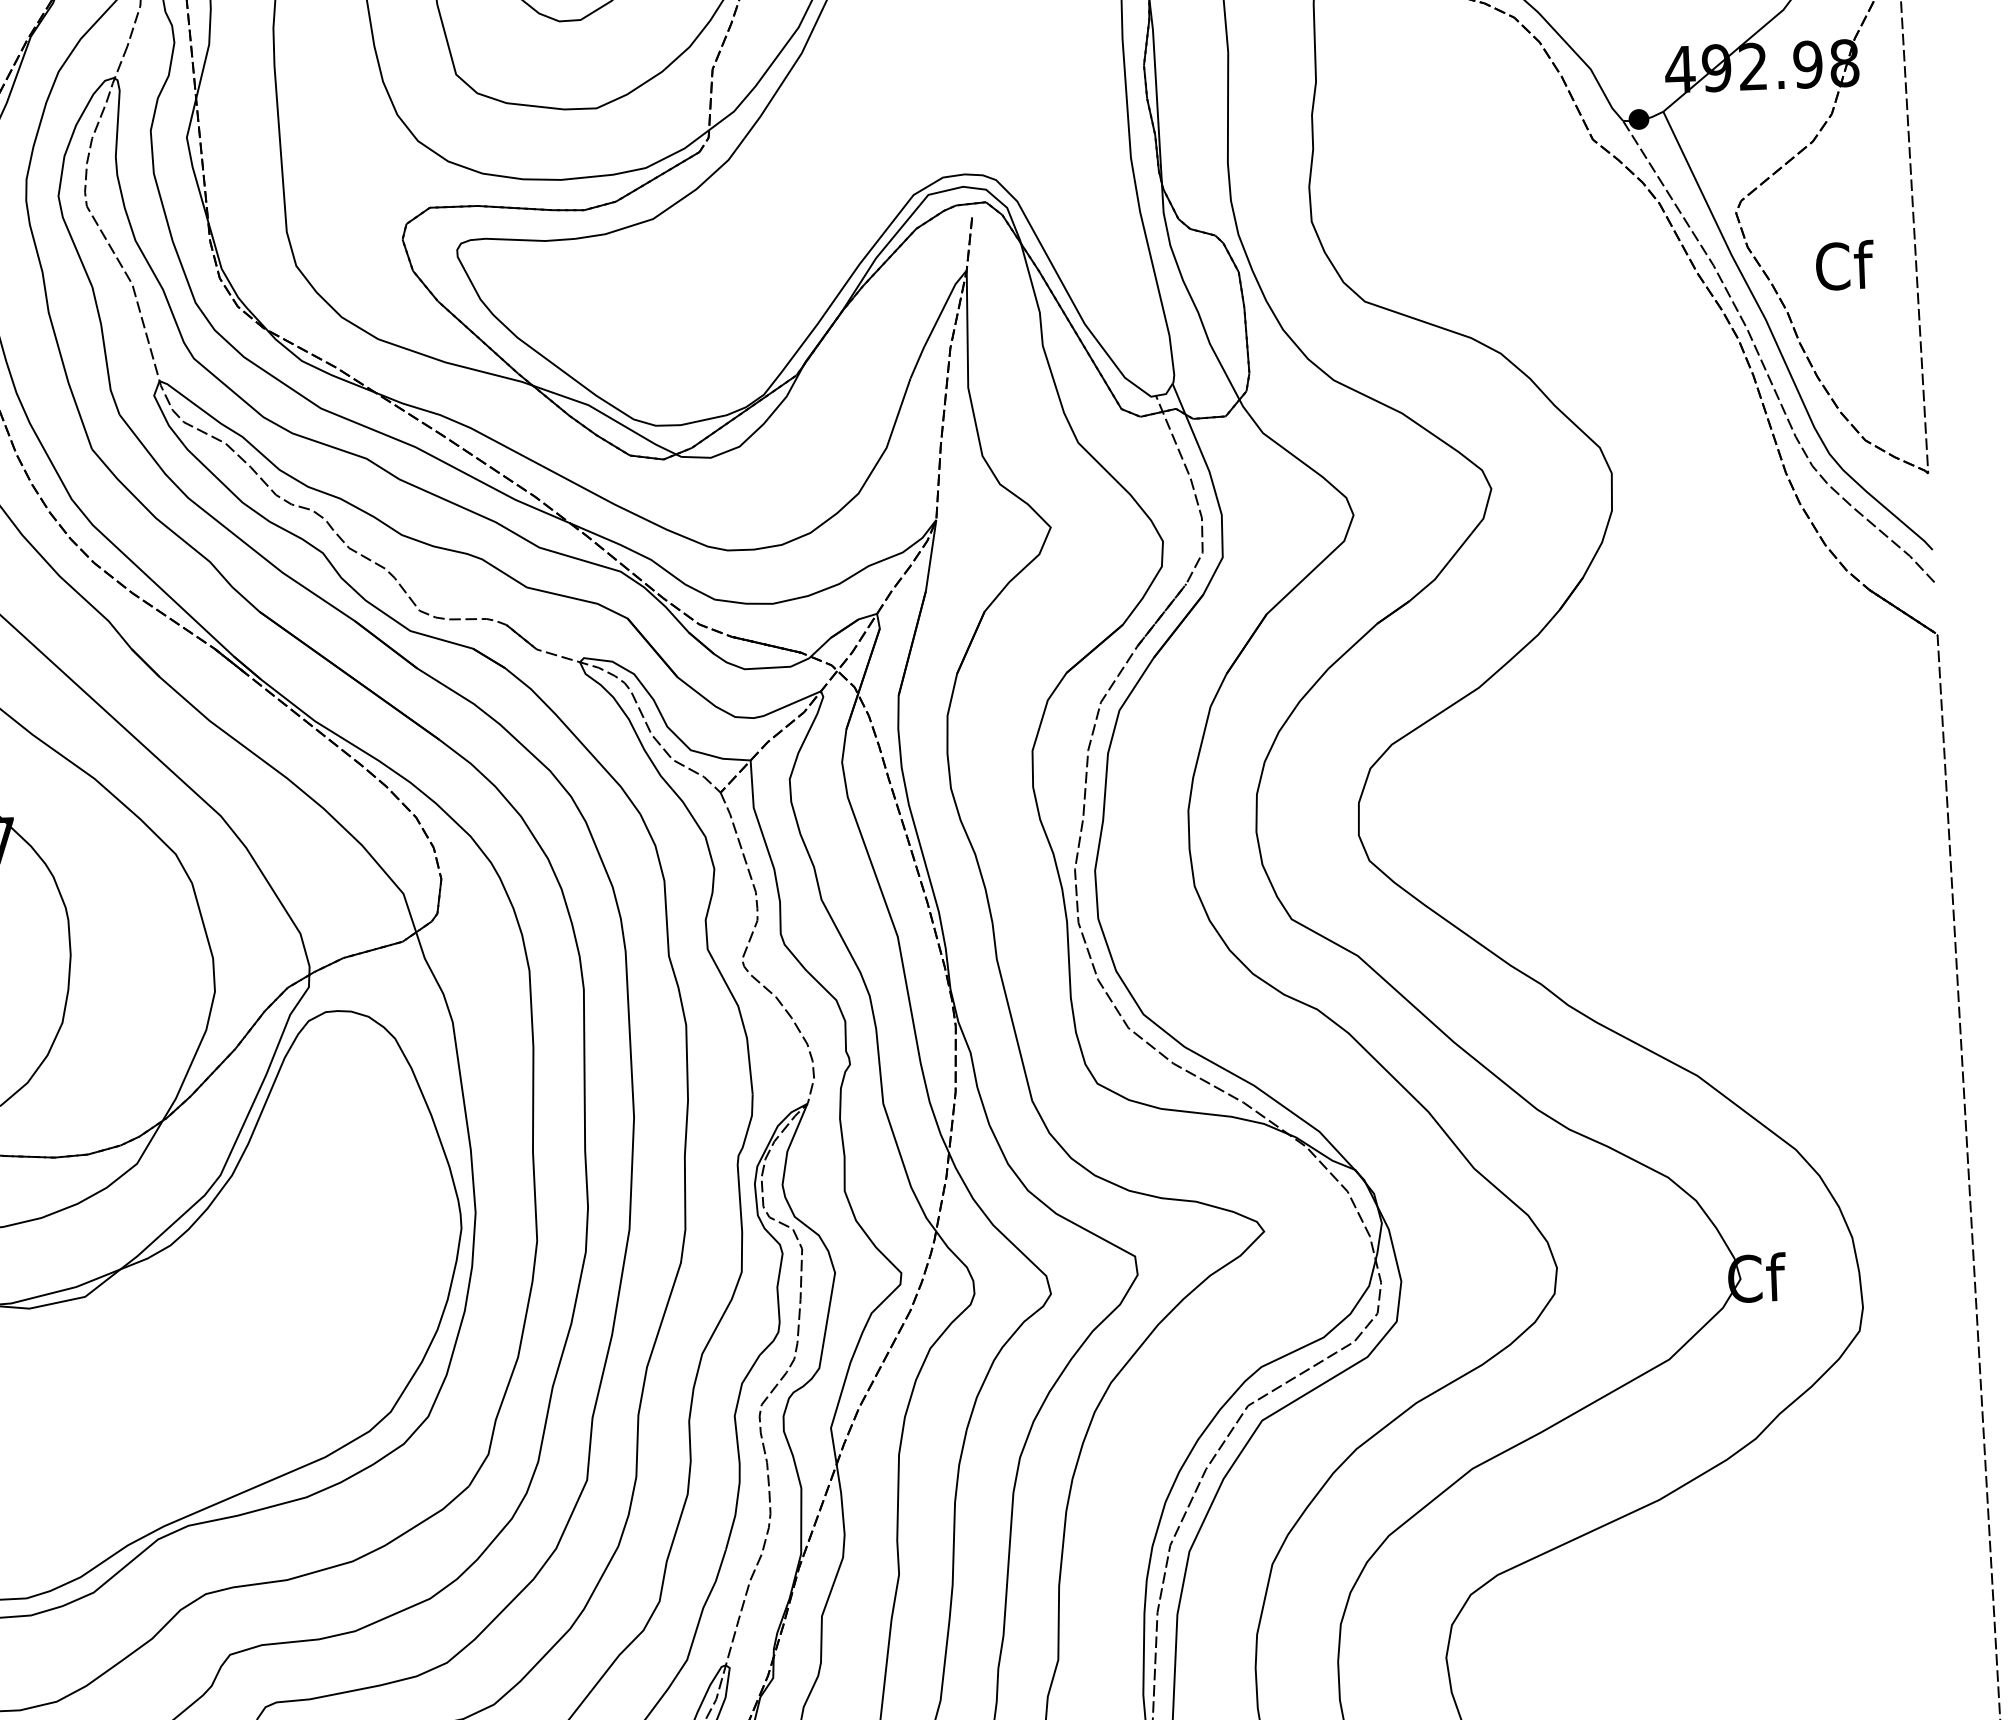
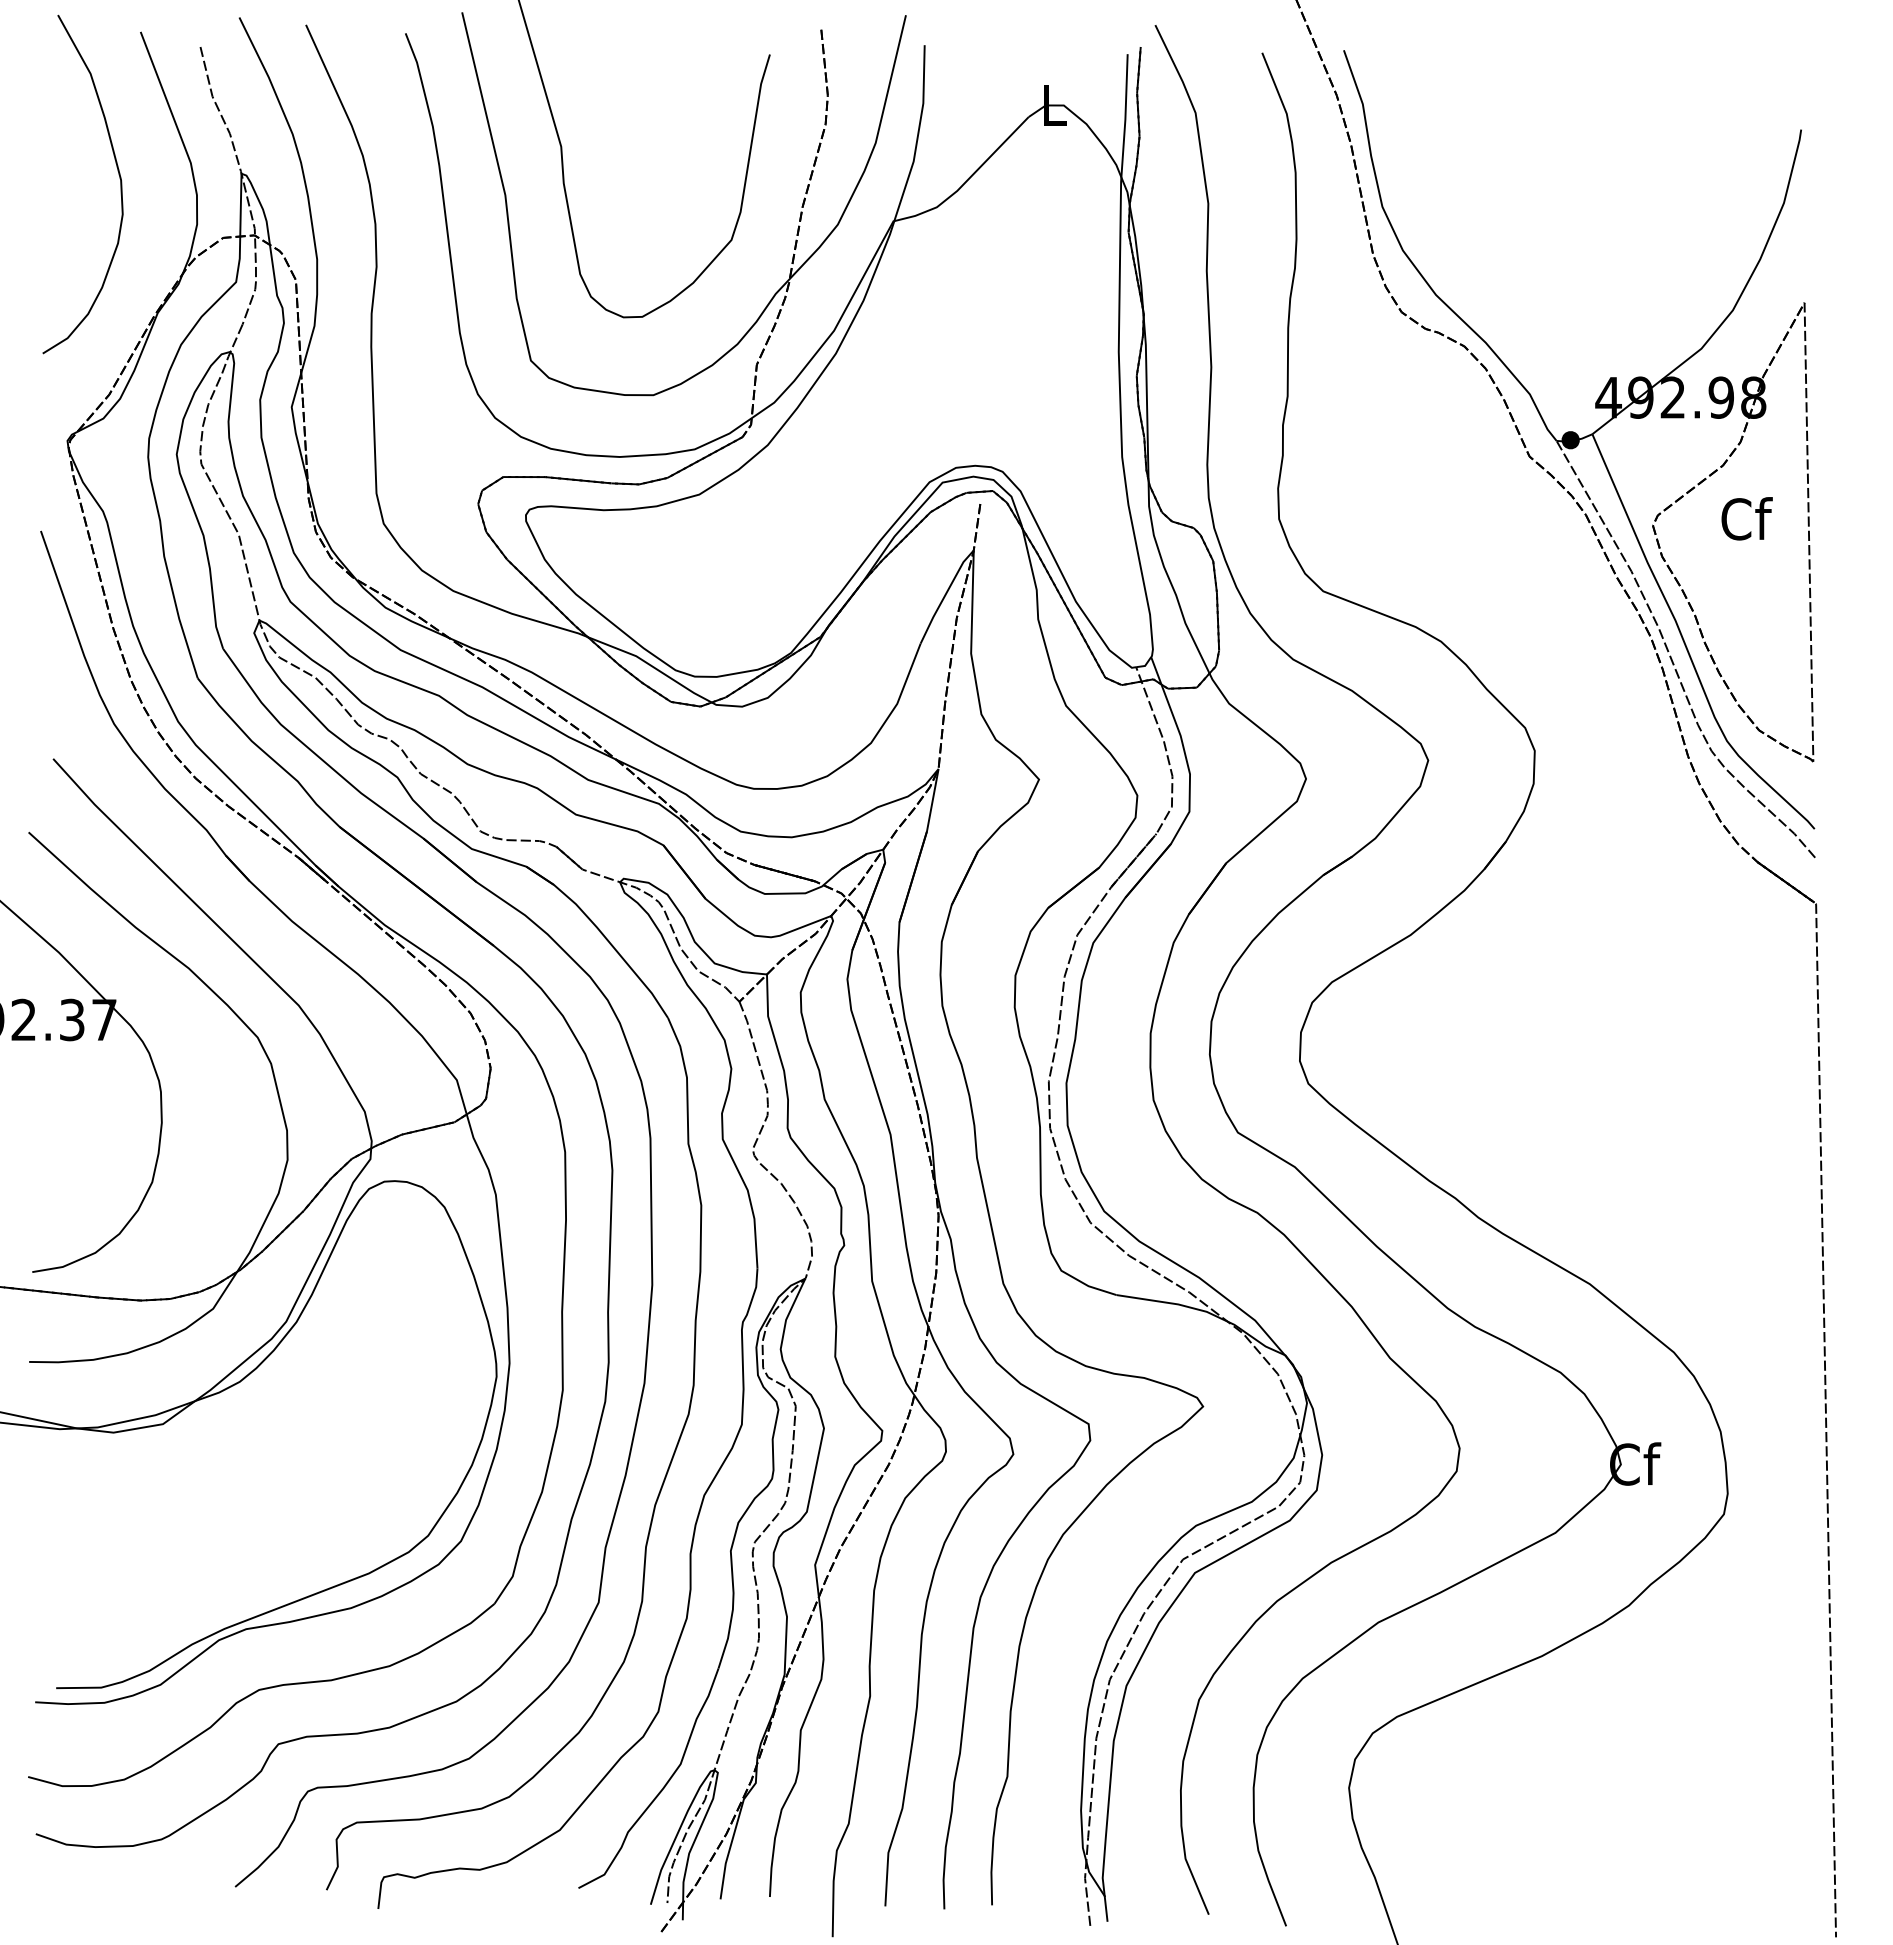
text: (1844, 265) -> (1746, 518), moved

